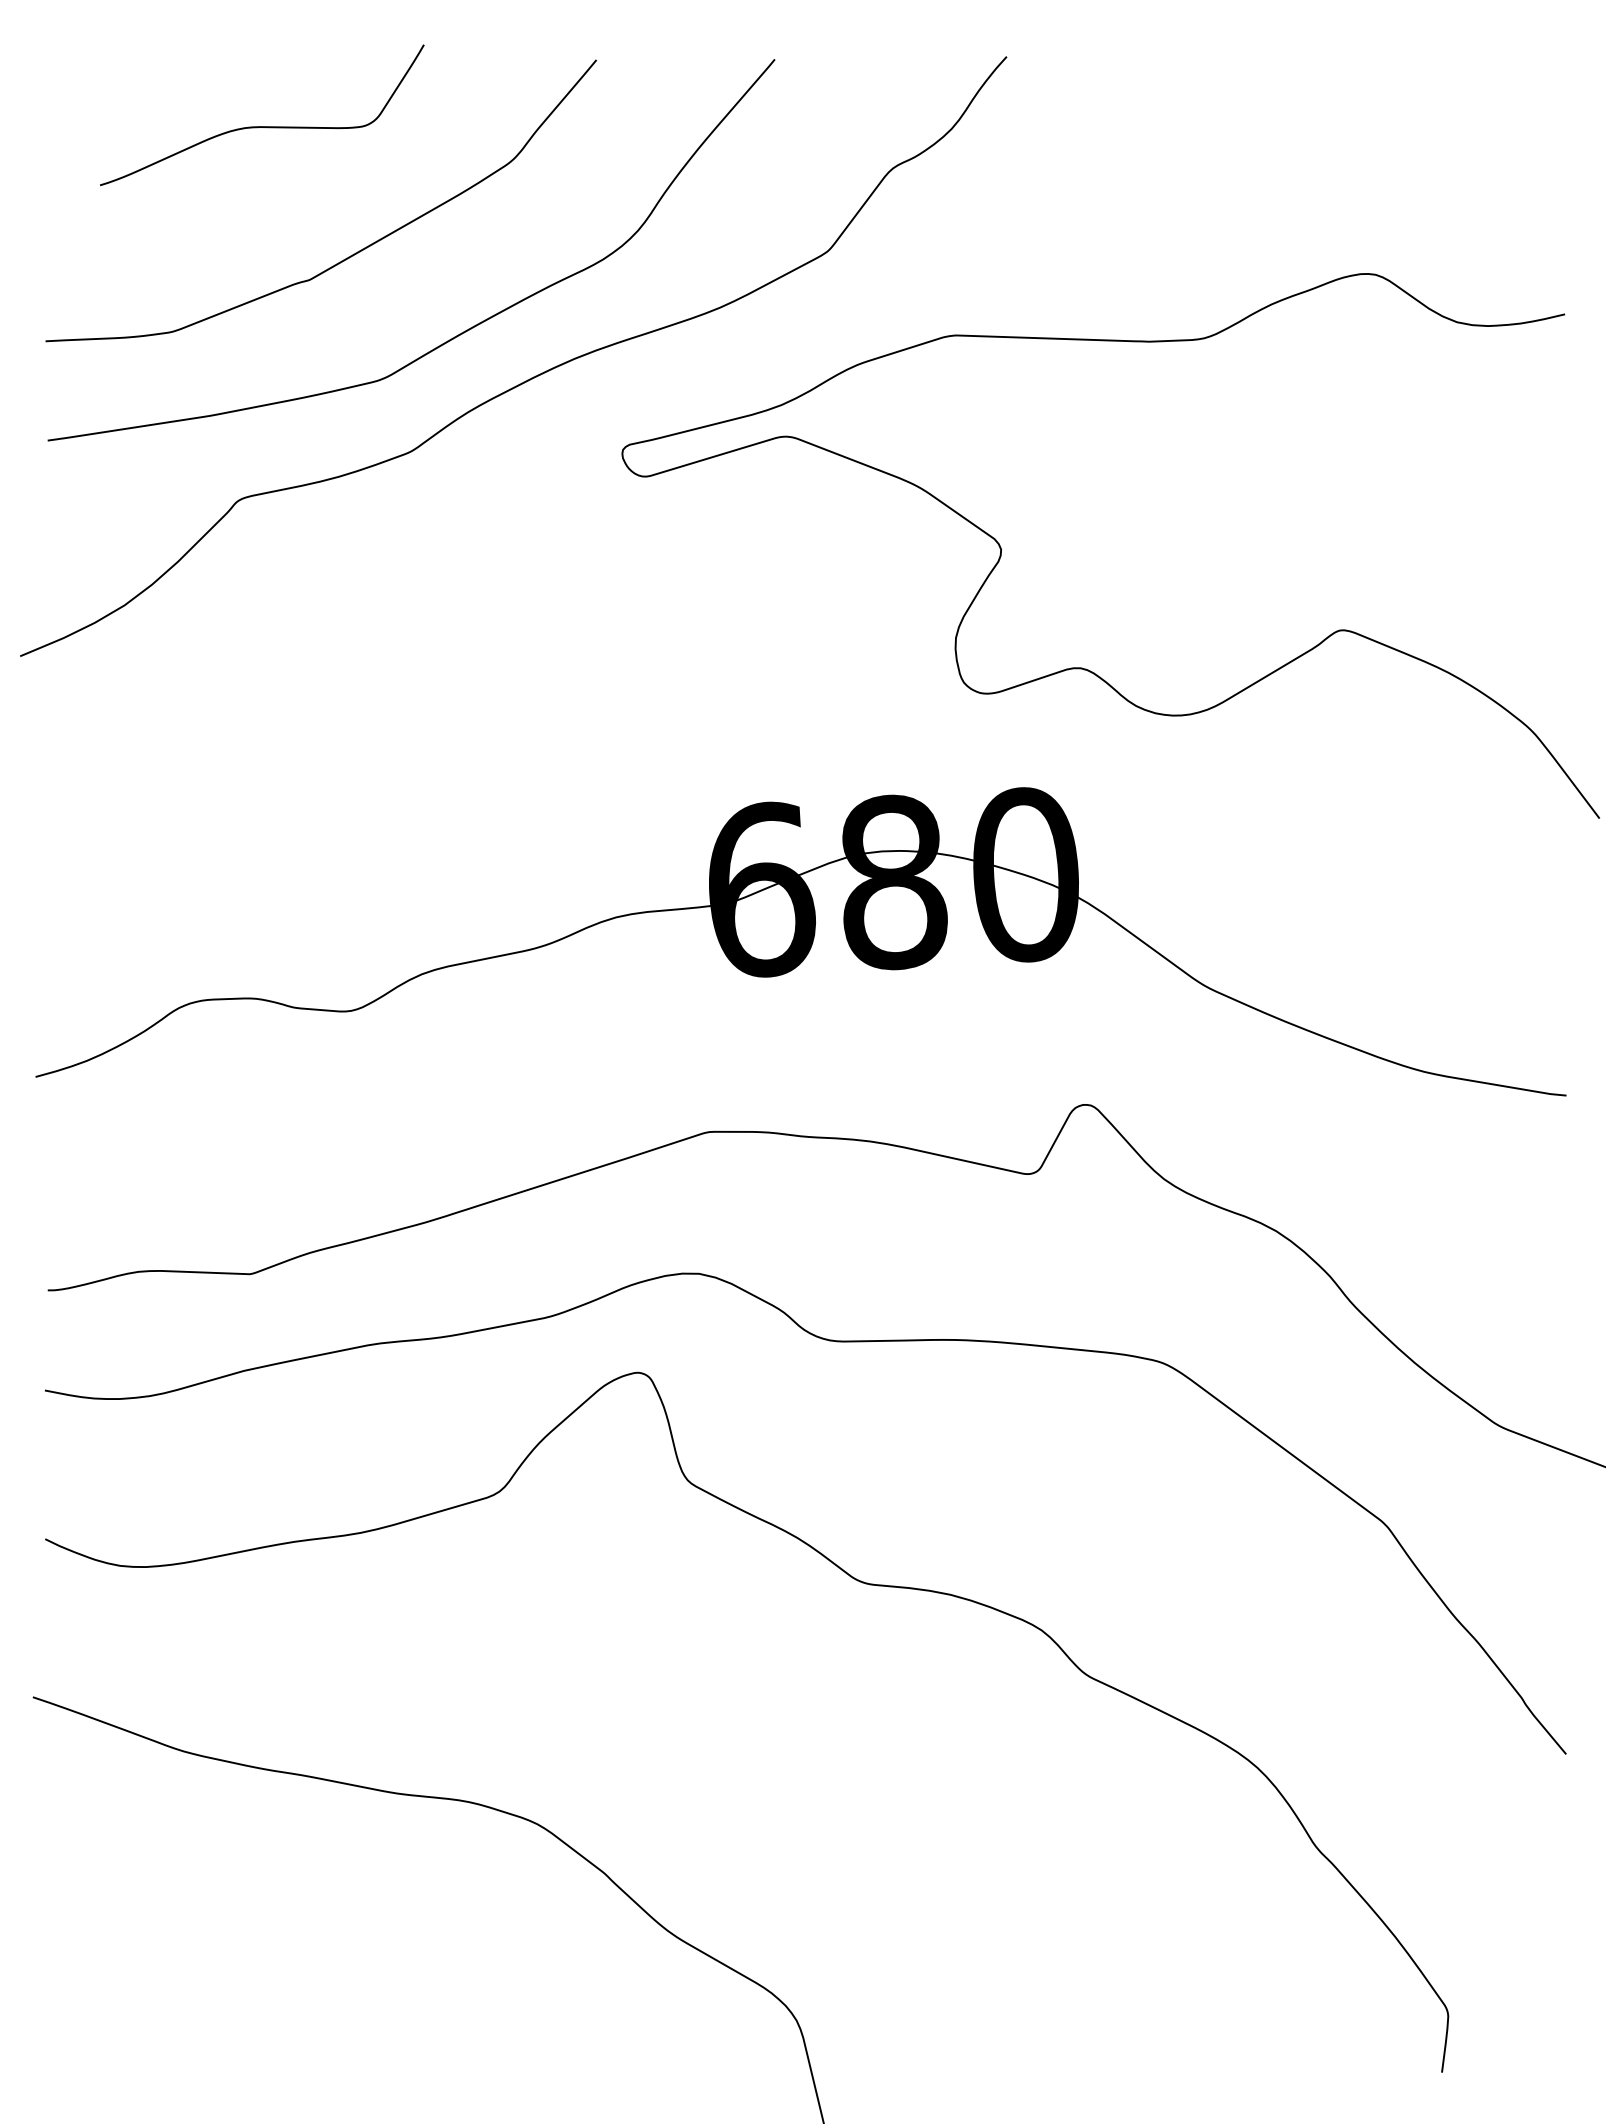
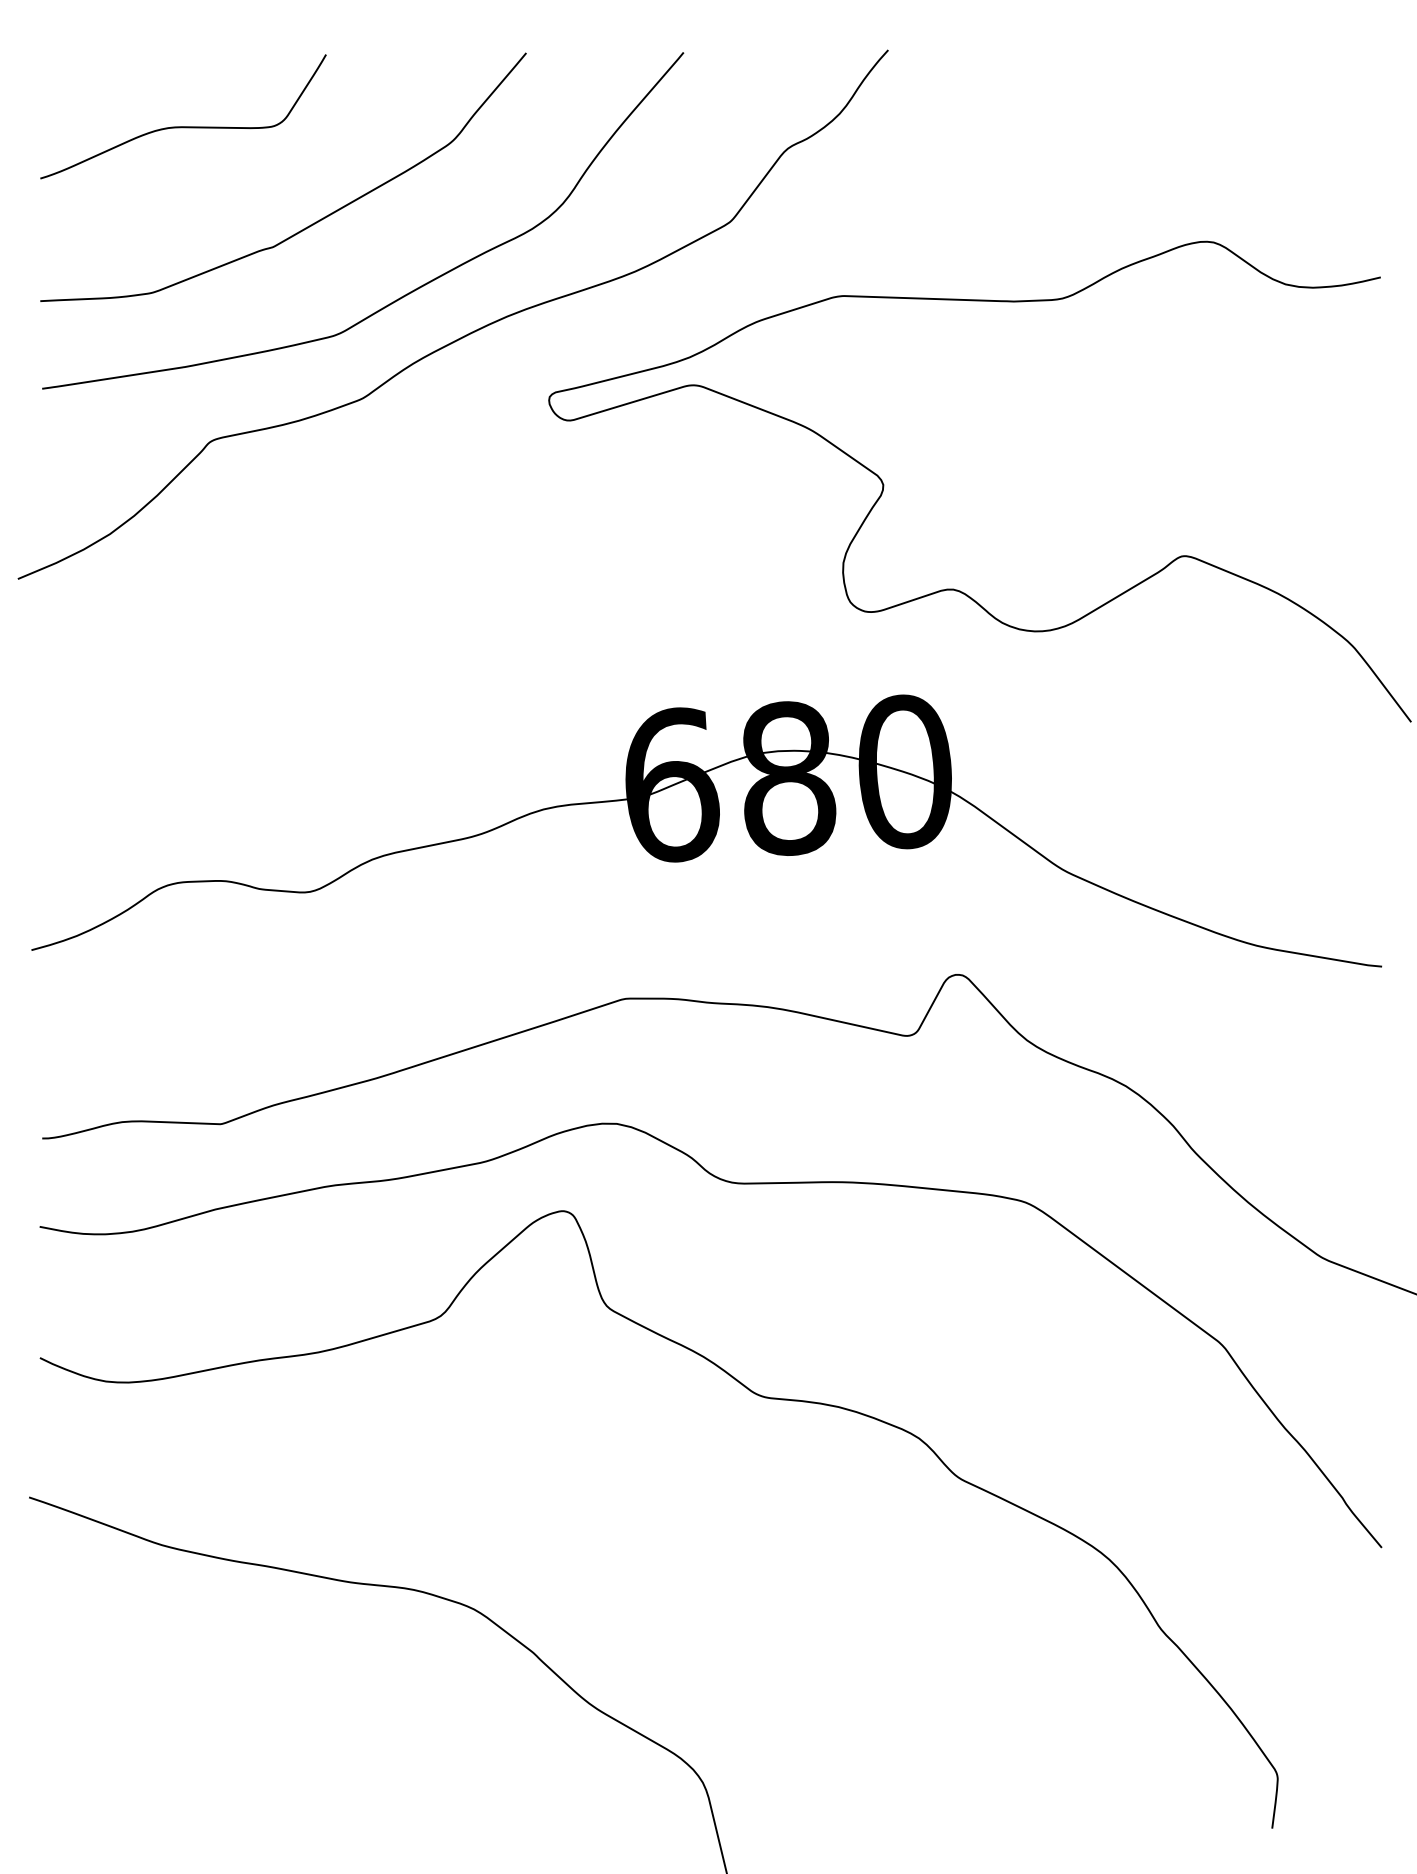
curve: (262, 126) -> (183, 126), moved

